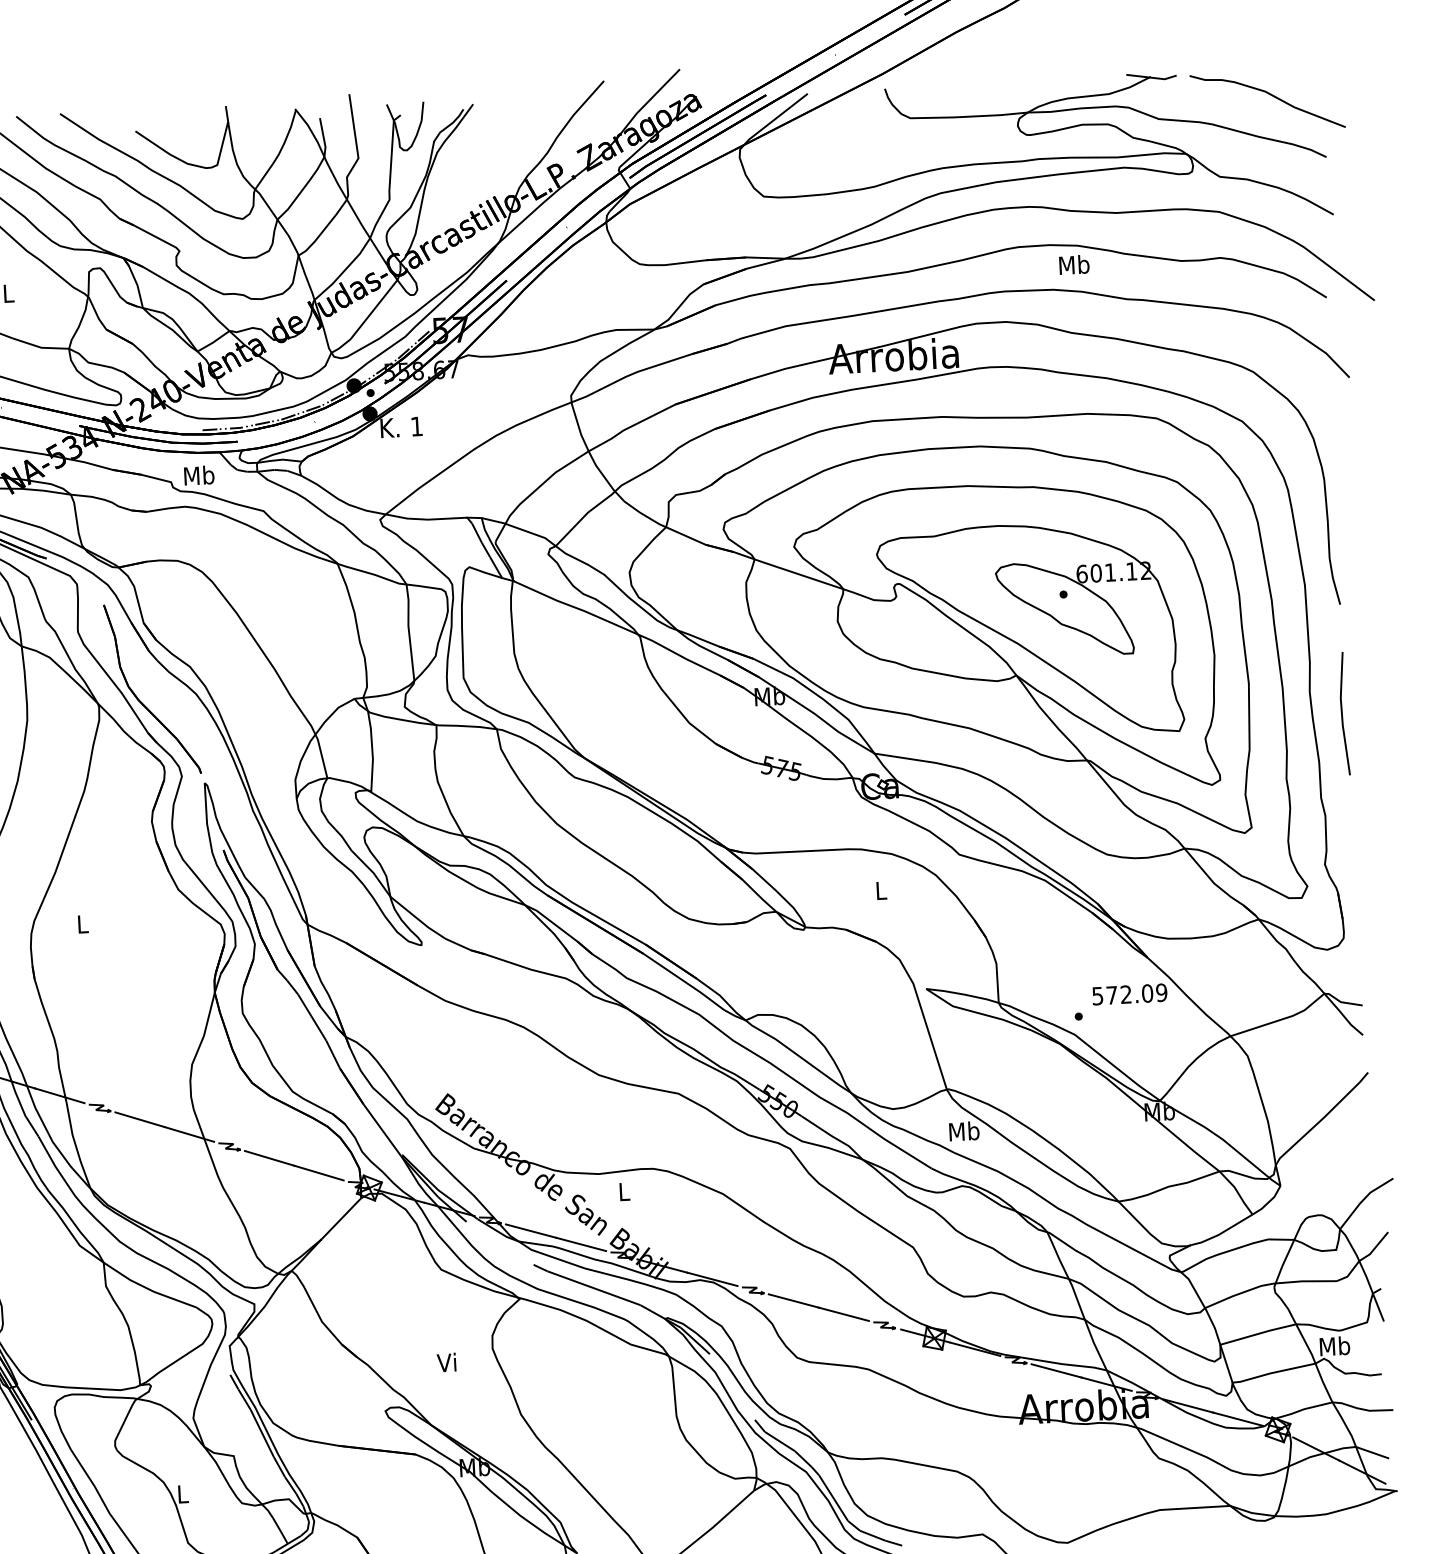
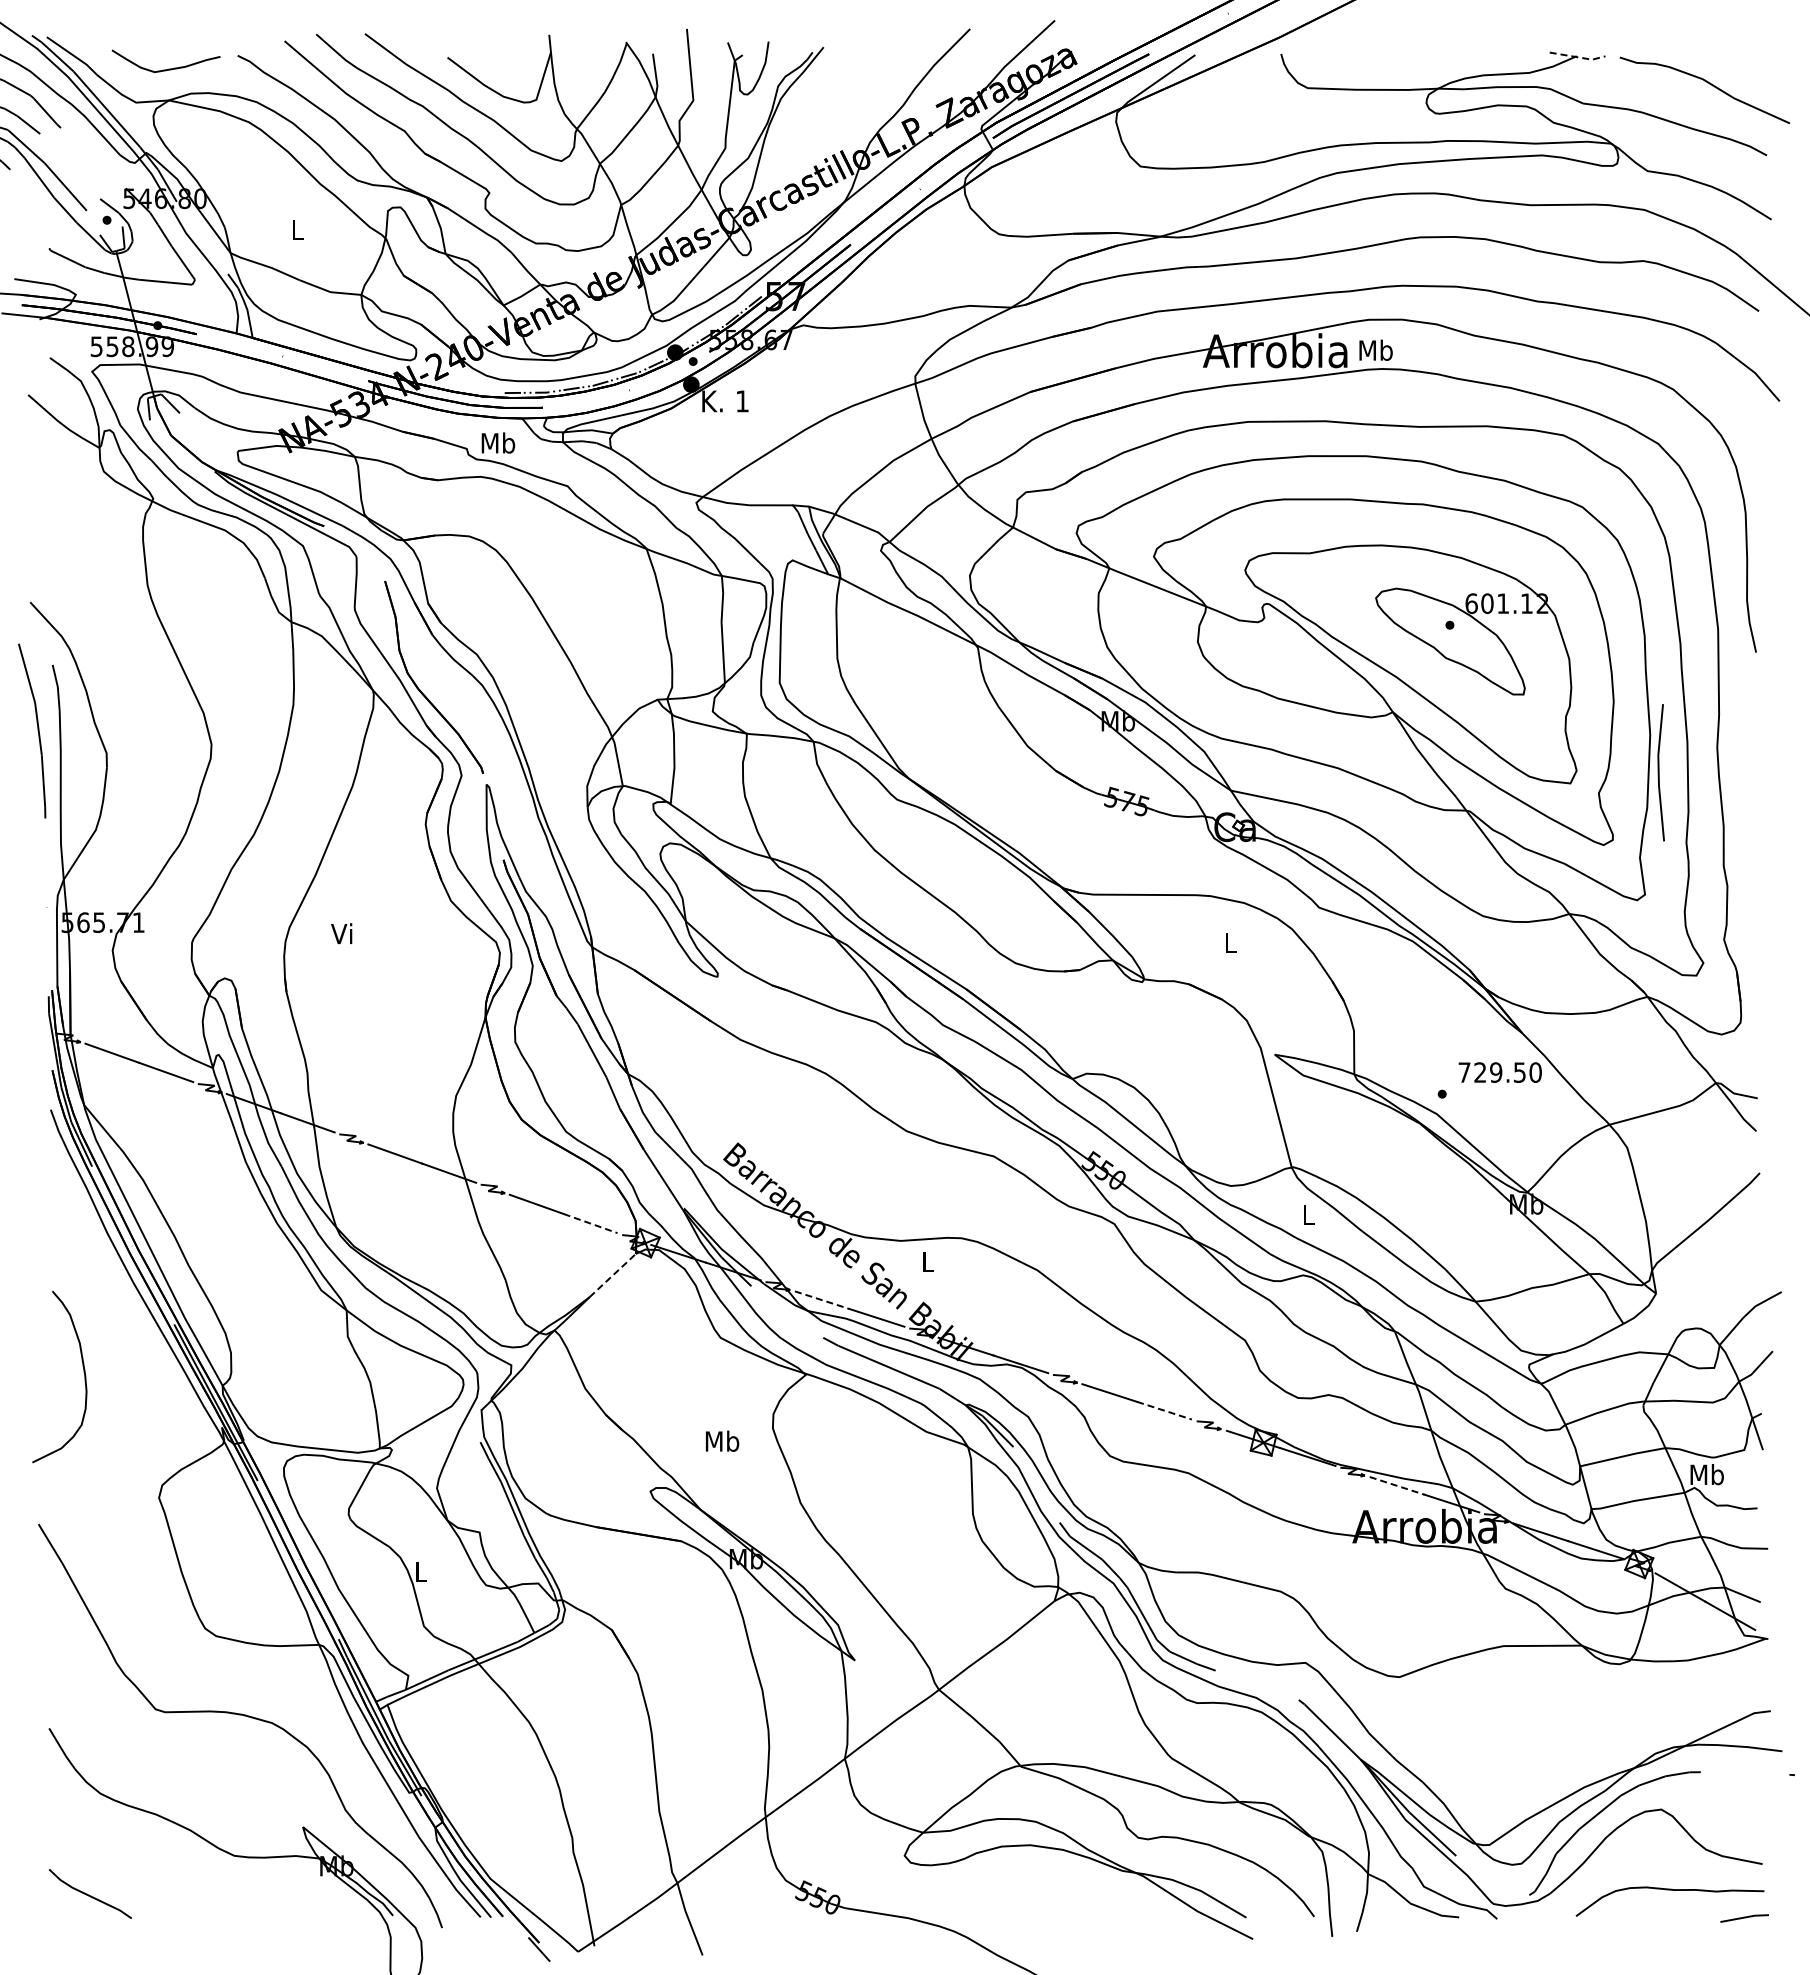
line: (1152, 77) -> (1578, 57), solid -> dashed
text: (1073, 264) -> (1375, 349), moved
line: (1342, 713) -> (1659, 772), moved
text: (81, 923) -> (341, 933), L -> Vi
text: (1129, 994) -> (1499, 1072), 572.09 -> 729.50
text: (964, 1131) -> (1308, 1214), Mb -> L
line: (318, 1173) -> (590, 1223), solid -> dashed
line: (341, 1218) -> (612, 1275), solid -> dashed
line: (531, 1231) -> (822, 1300), solid -> dashed
line: (843, 1314) -> (1164, 1410), solid -> dashed
text: (447, 1361) -> (722, 1440), Vi -> Mb
line: (1056, 1370) -> (1397, 1485), solid -> dashed

